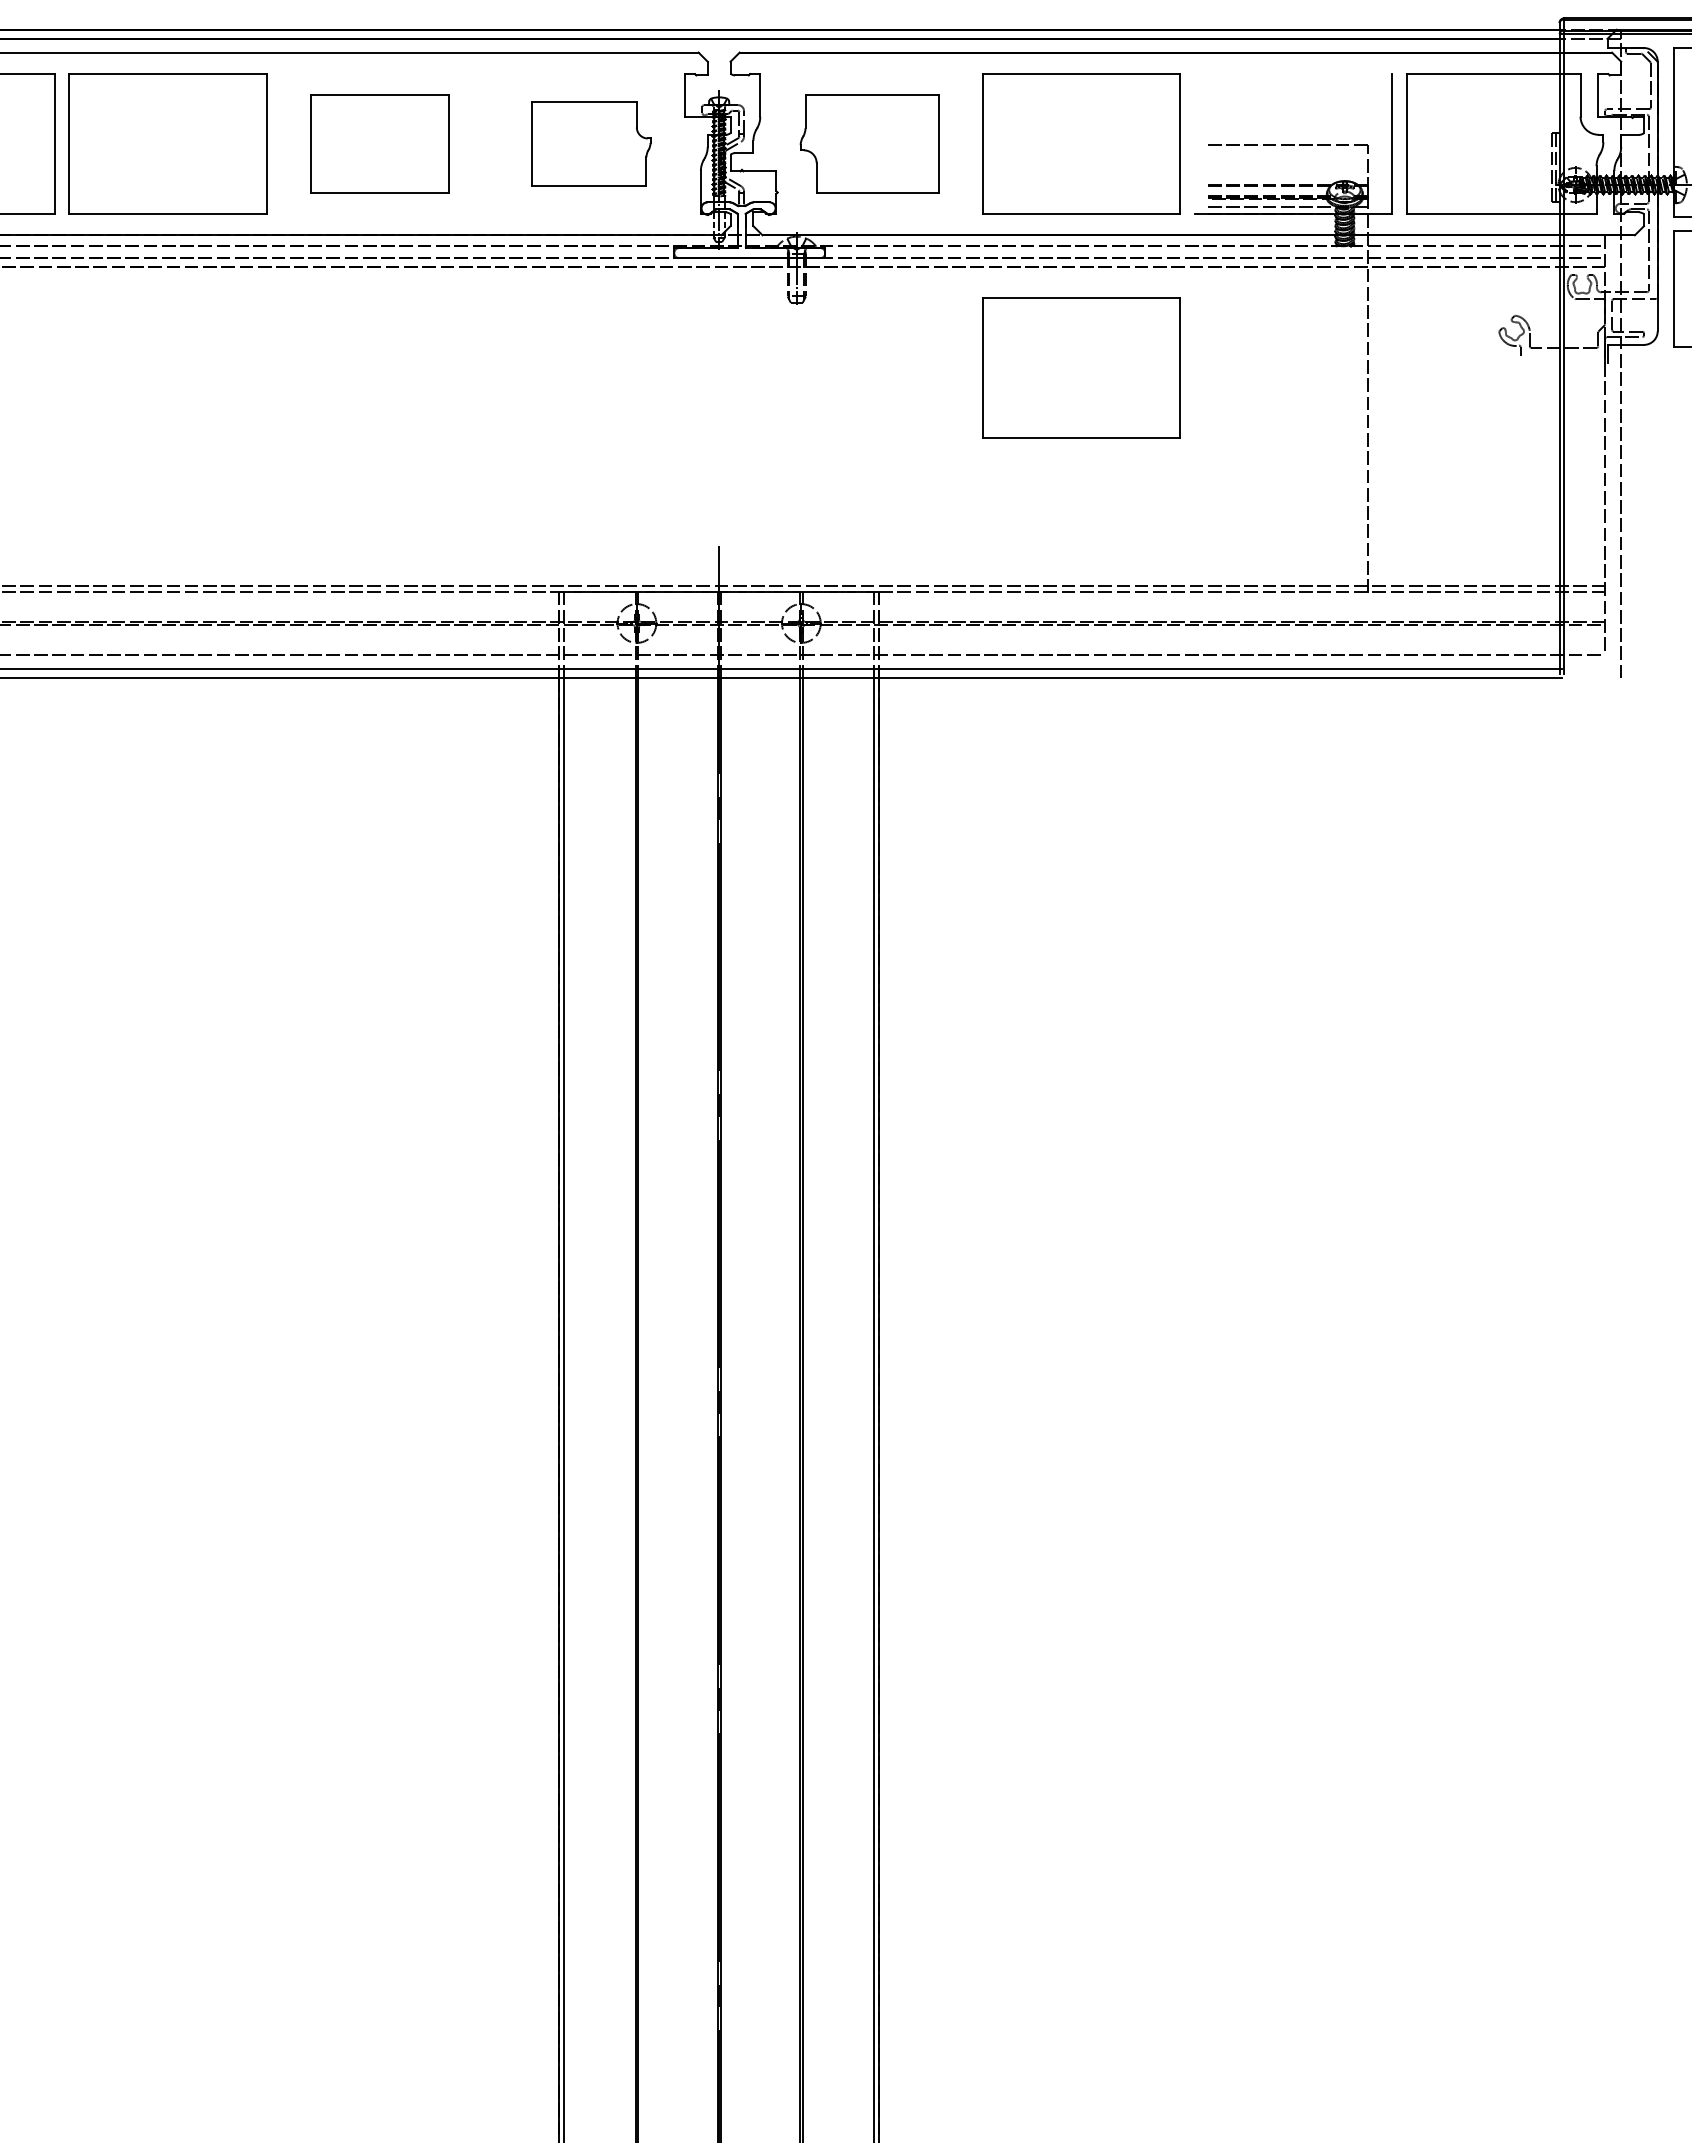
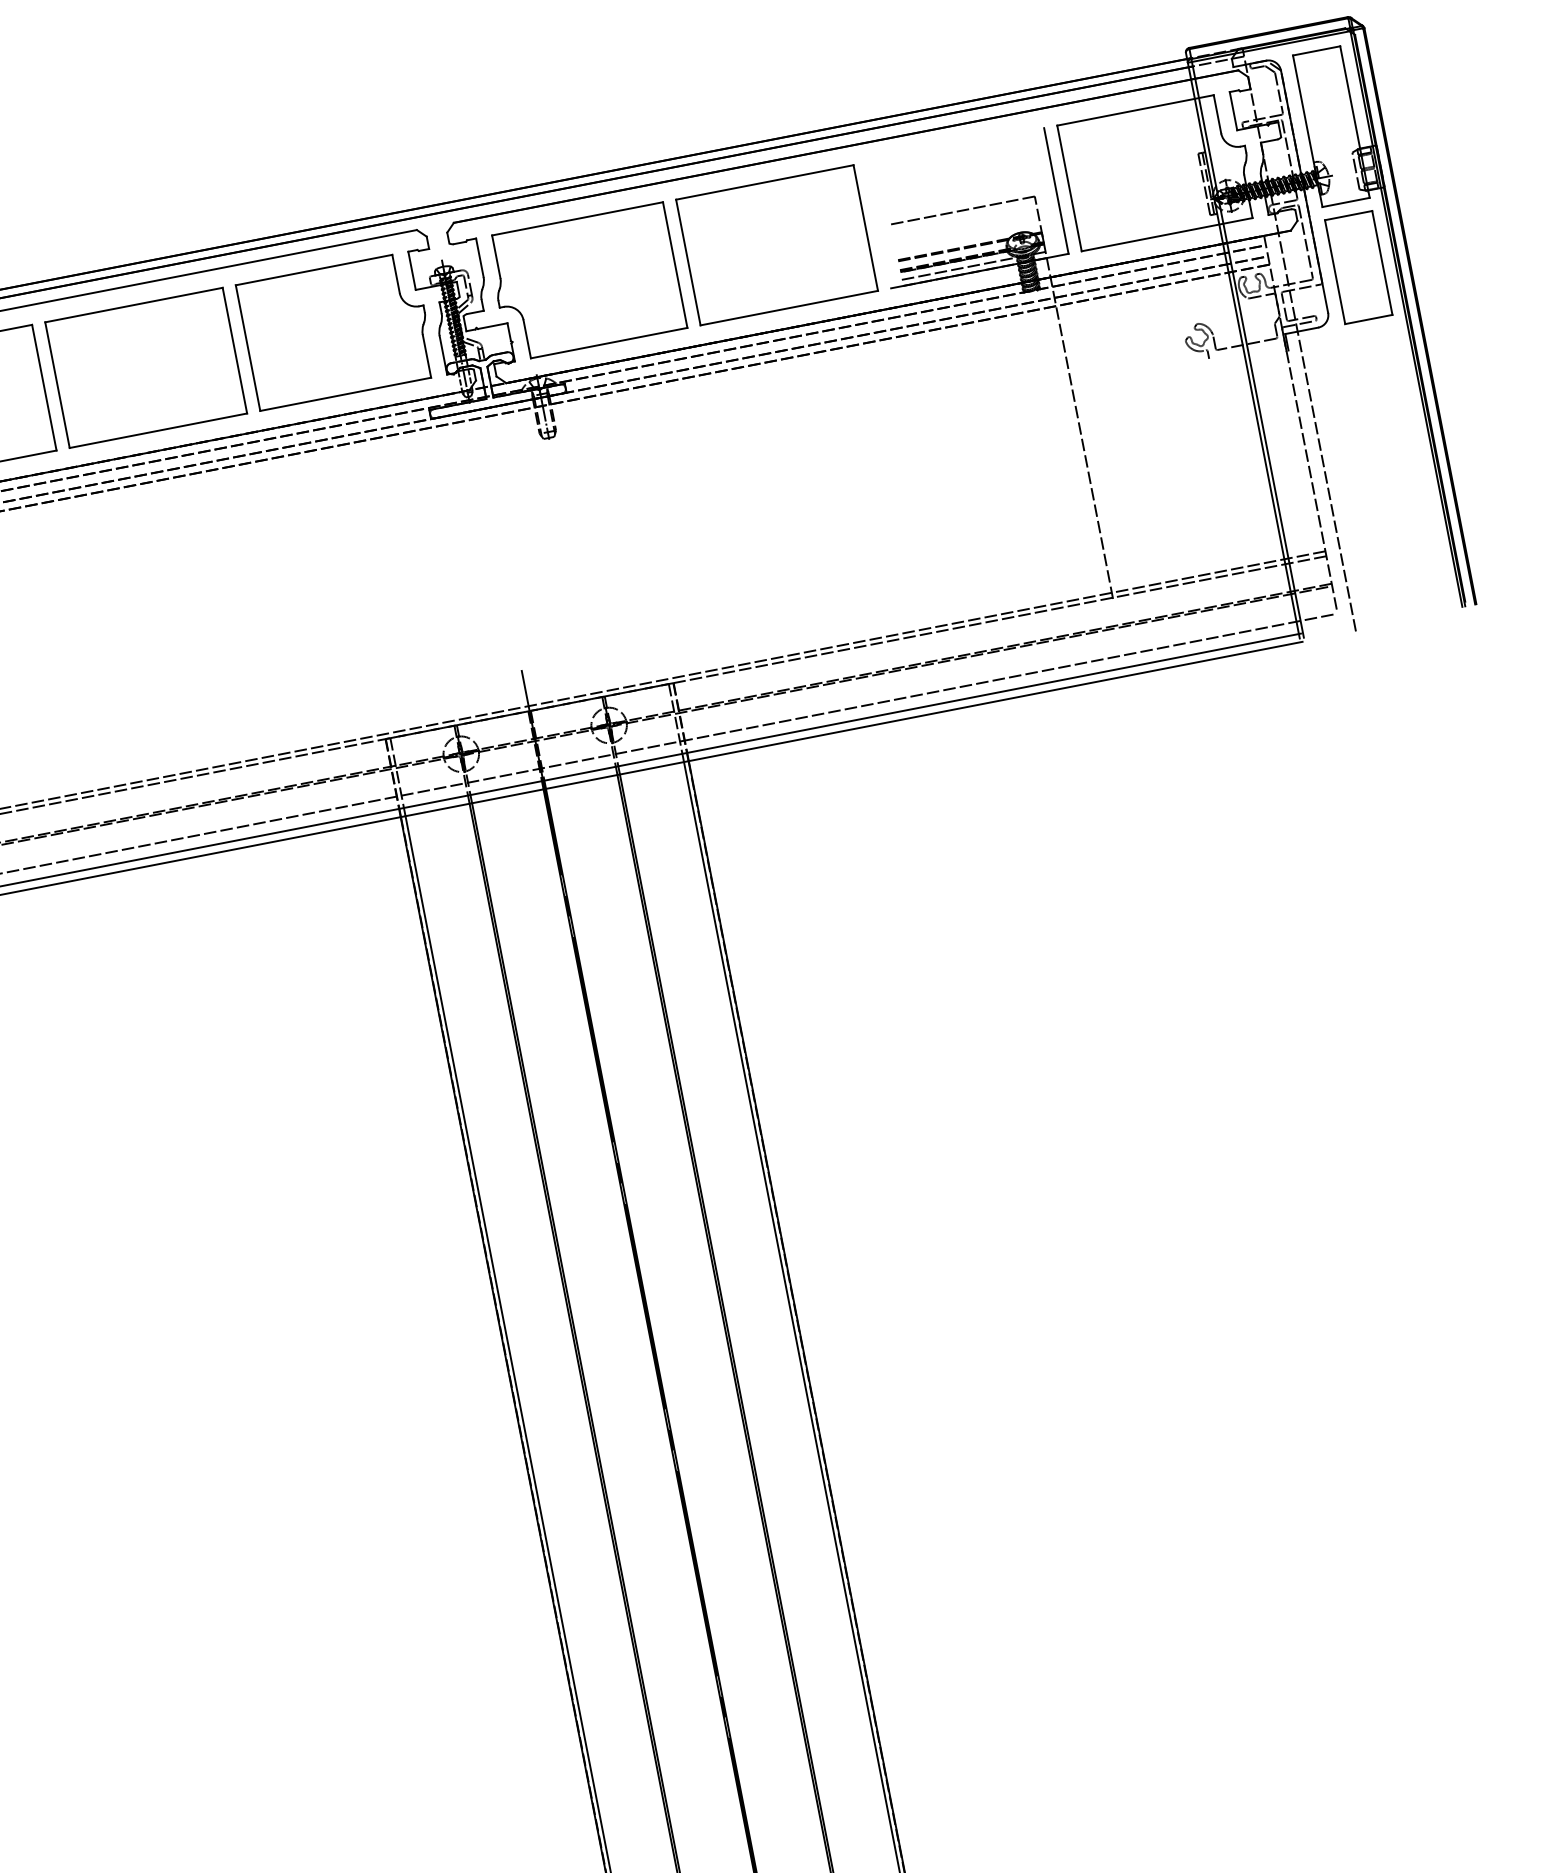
part: (379, 143) -> (145, 367), size x1.43
part: (591, 143) -> (336, 330), size x1.67
part: (869, 143) -> (586, 281), size x1.43
part: (1081, 367) -> (816, 446), removed

